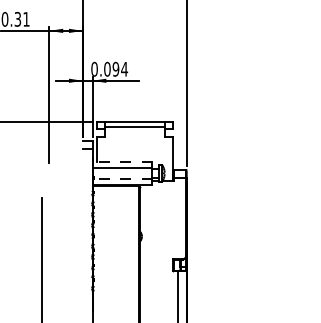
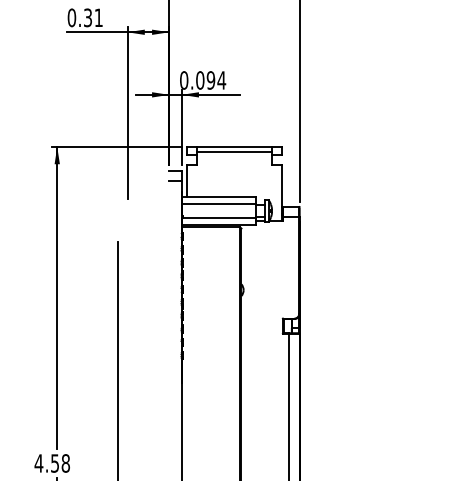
line: (121, 161) -> (218, 196), dashed -> solid
line: (121, 179) -> (218, 218), dashed -> solid

